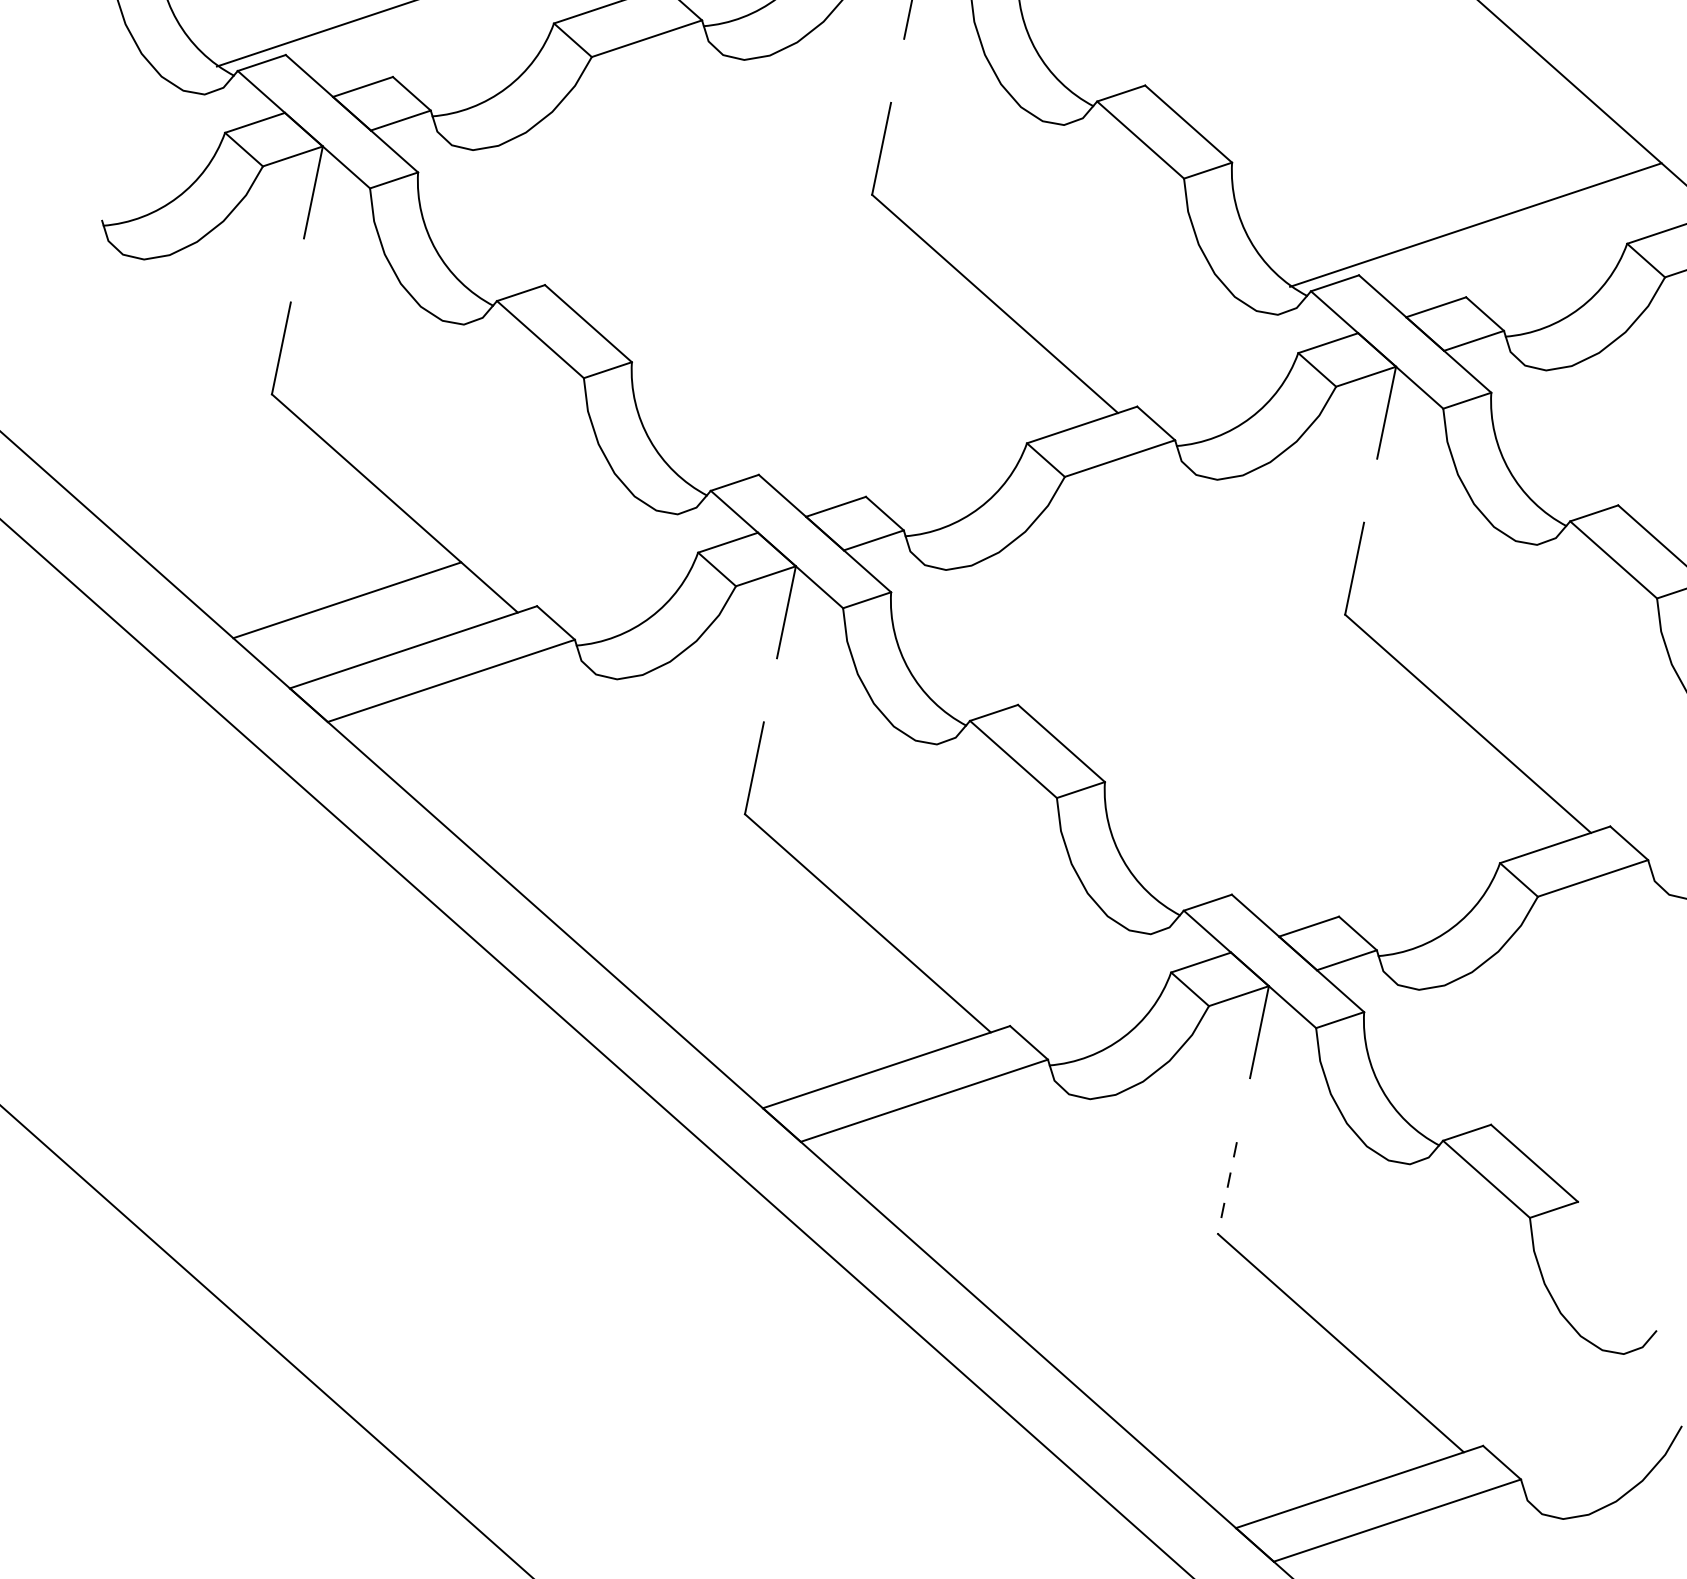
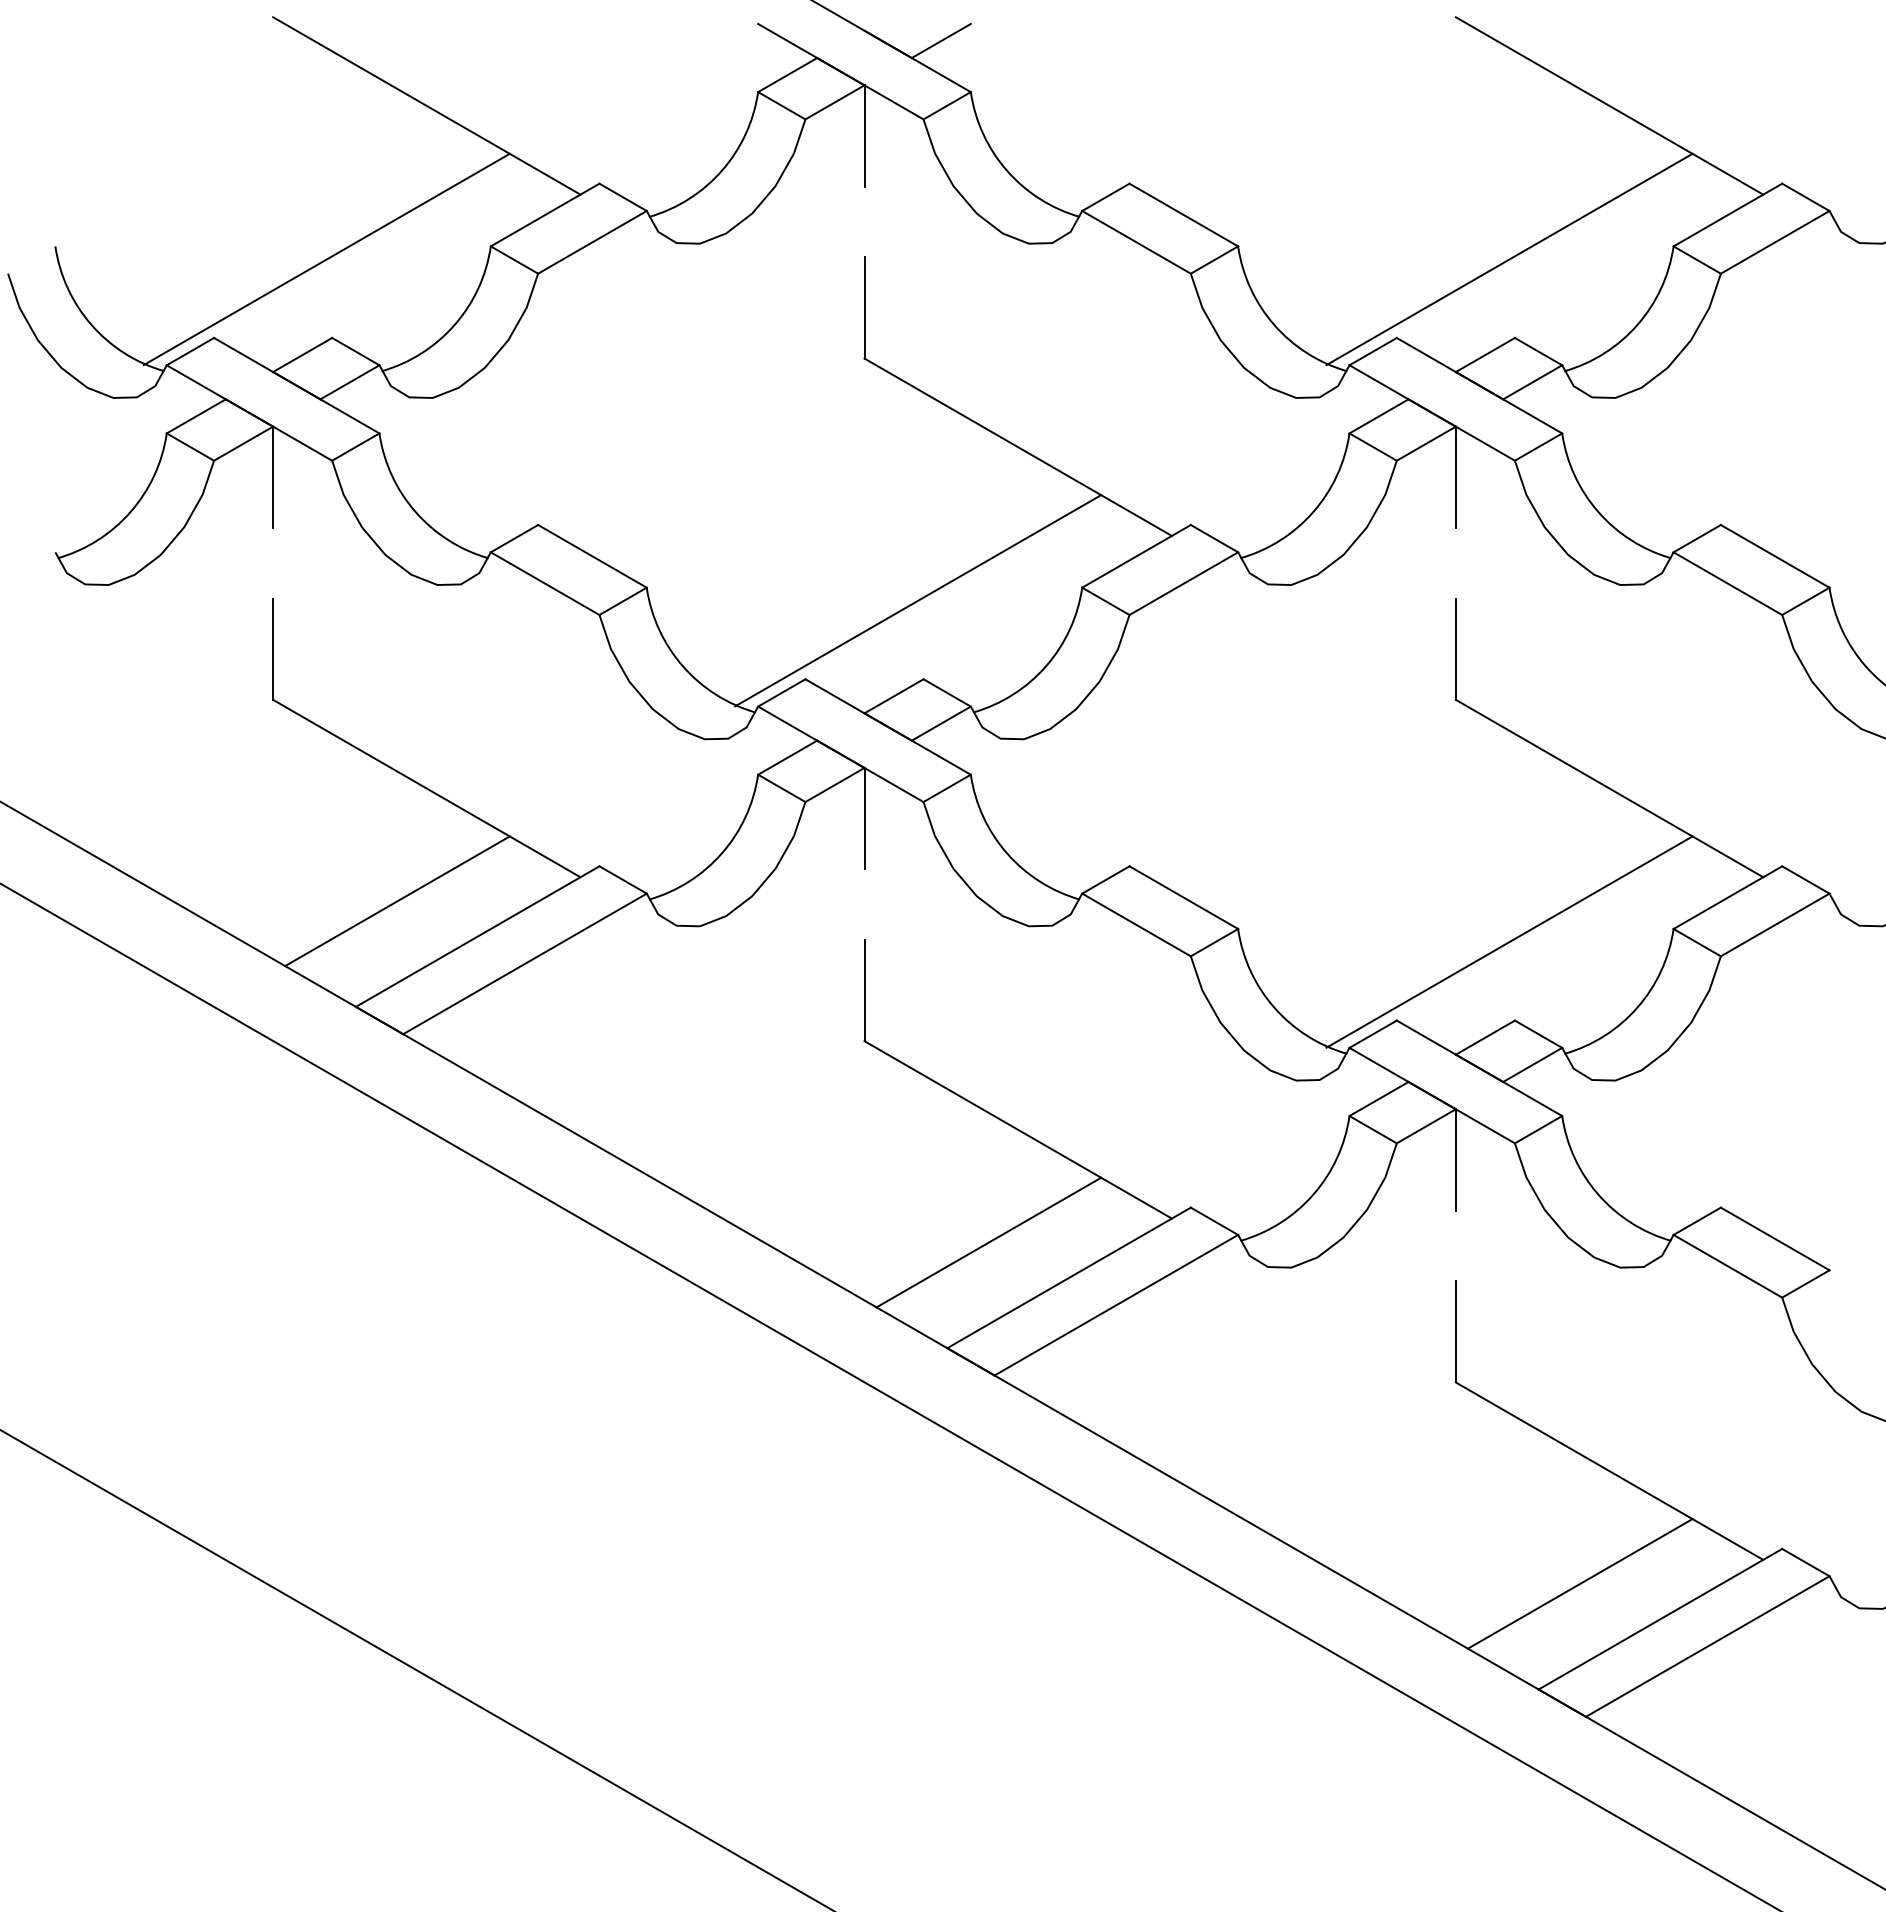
line: (876, 424) -> (918, 600), added
line: (1348, 843) -> (1509, 941), added
line: (820, 1020) -> (988, 1242), added
line: (1227, 1187) -> (1455, 1331), dashed -> solid
line: (1292, 1439) -> (1579, 1583), added

